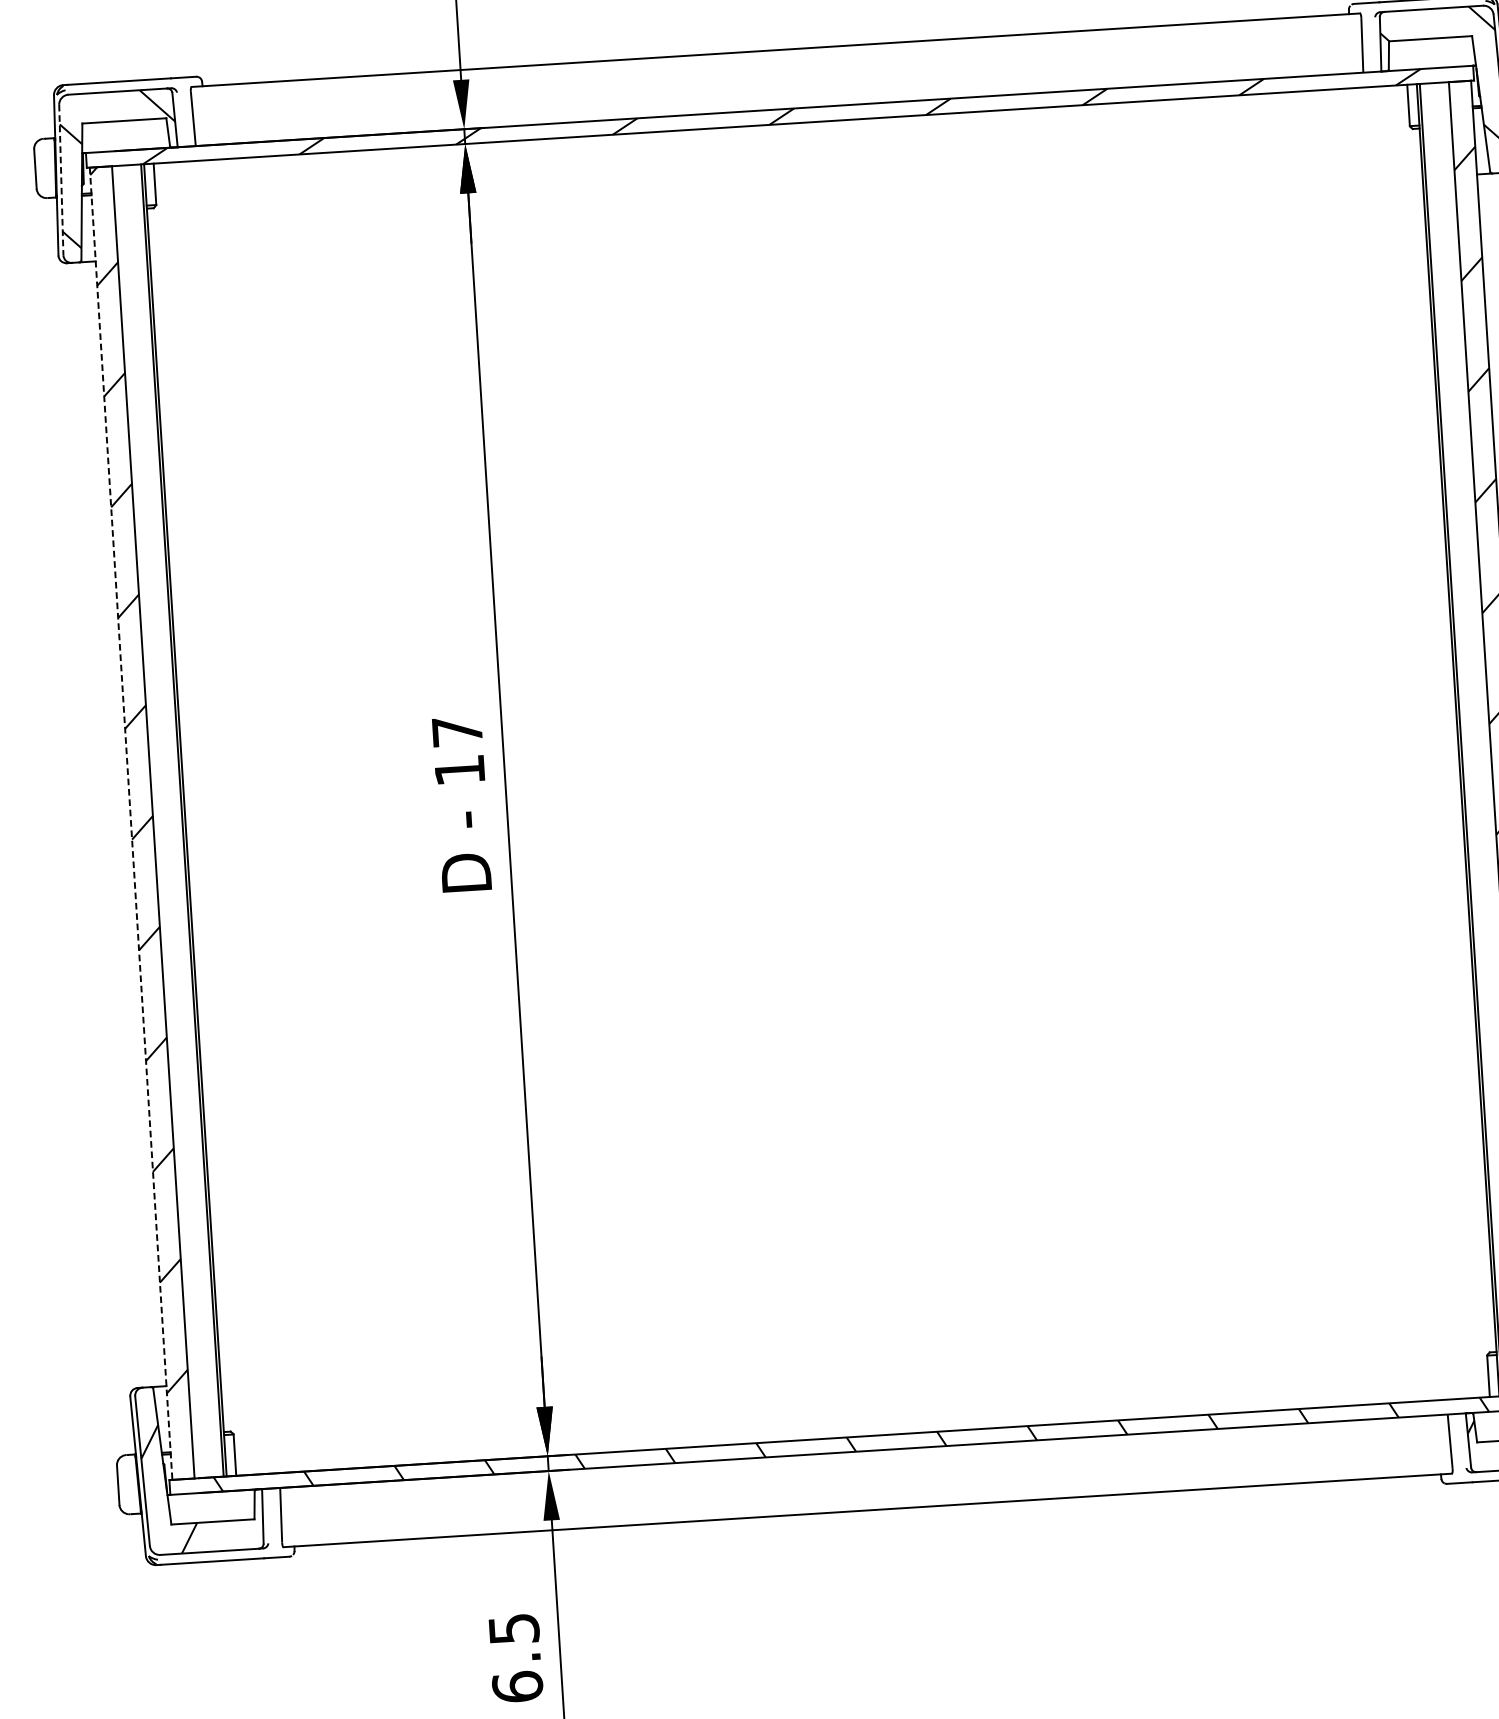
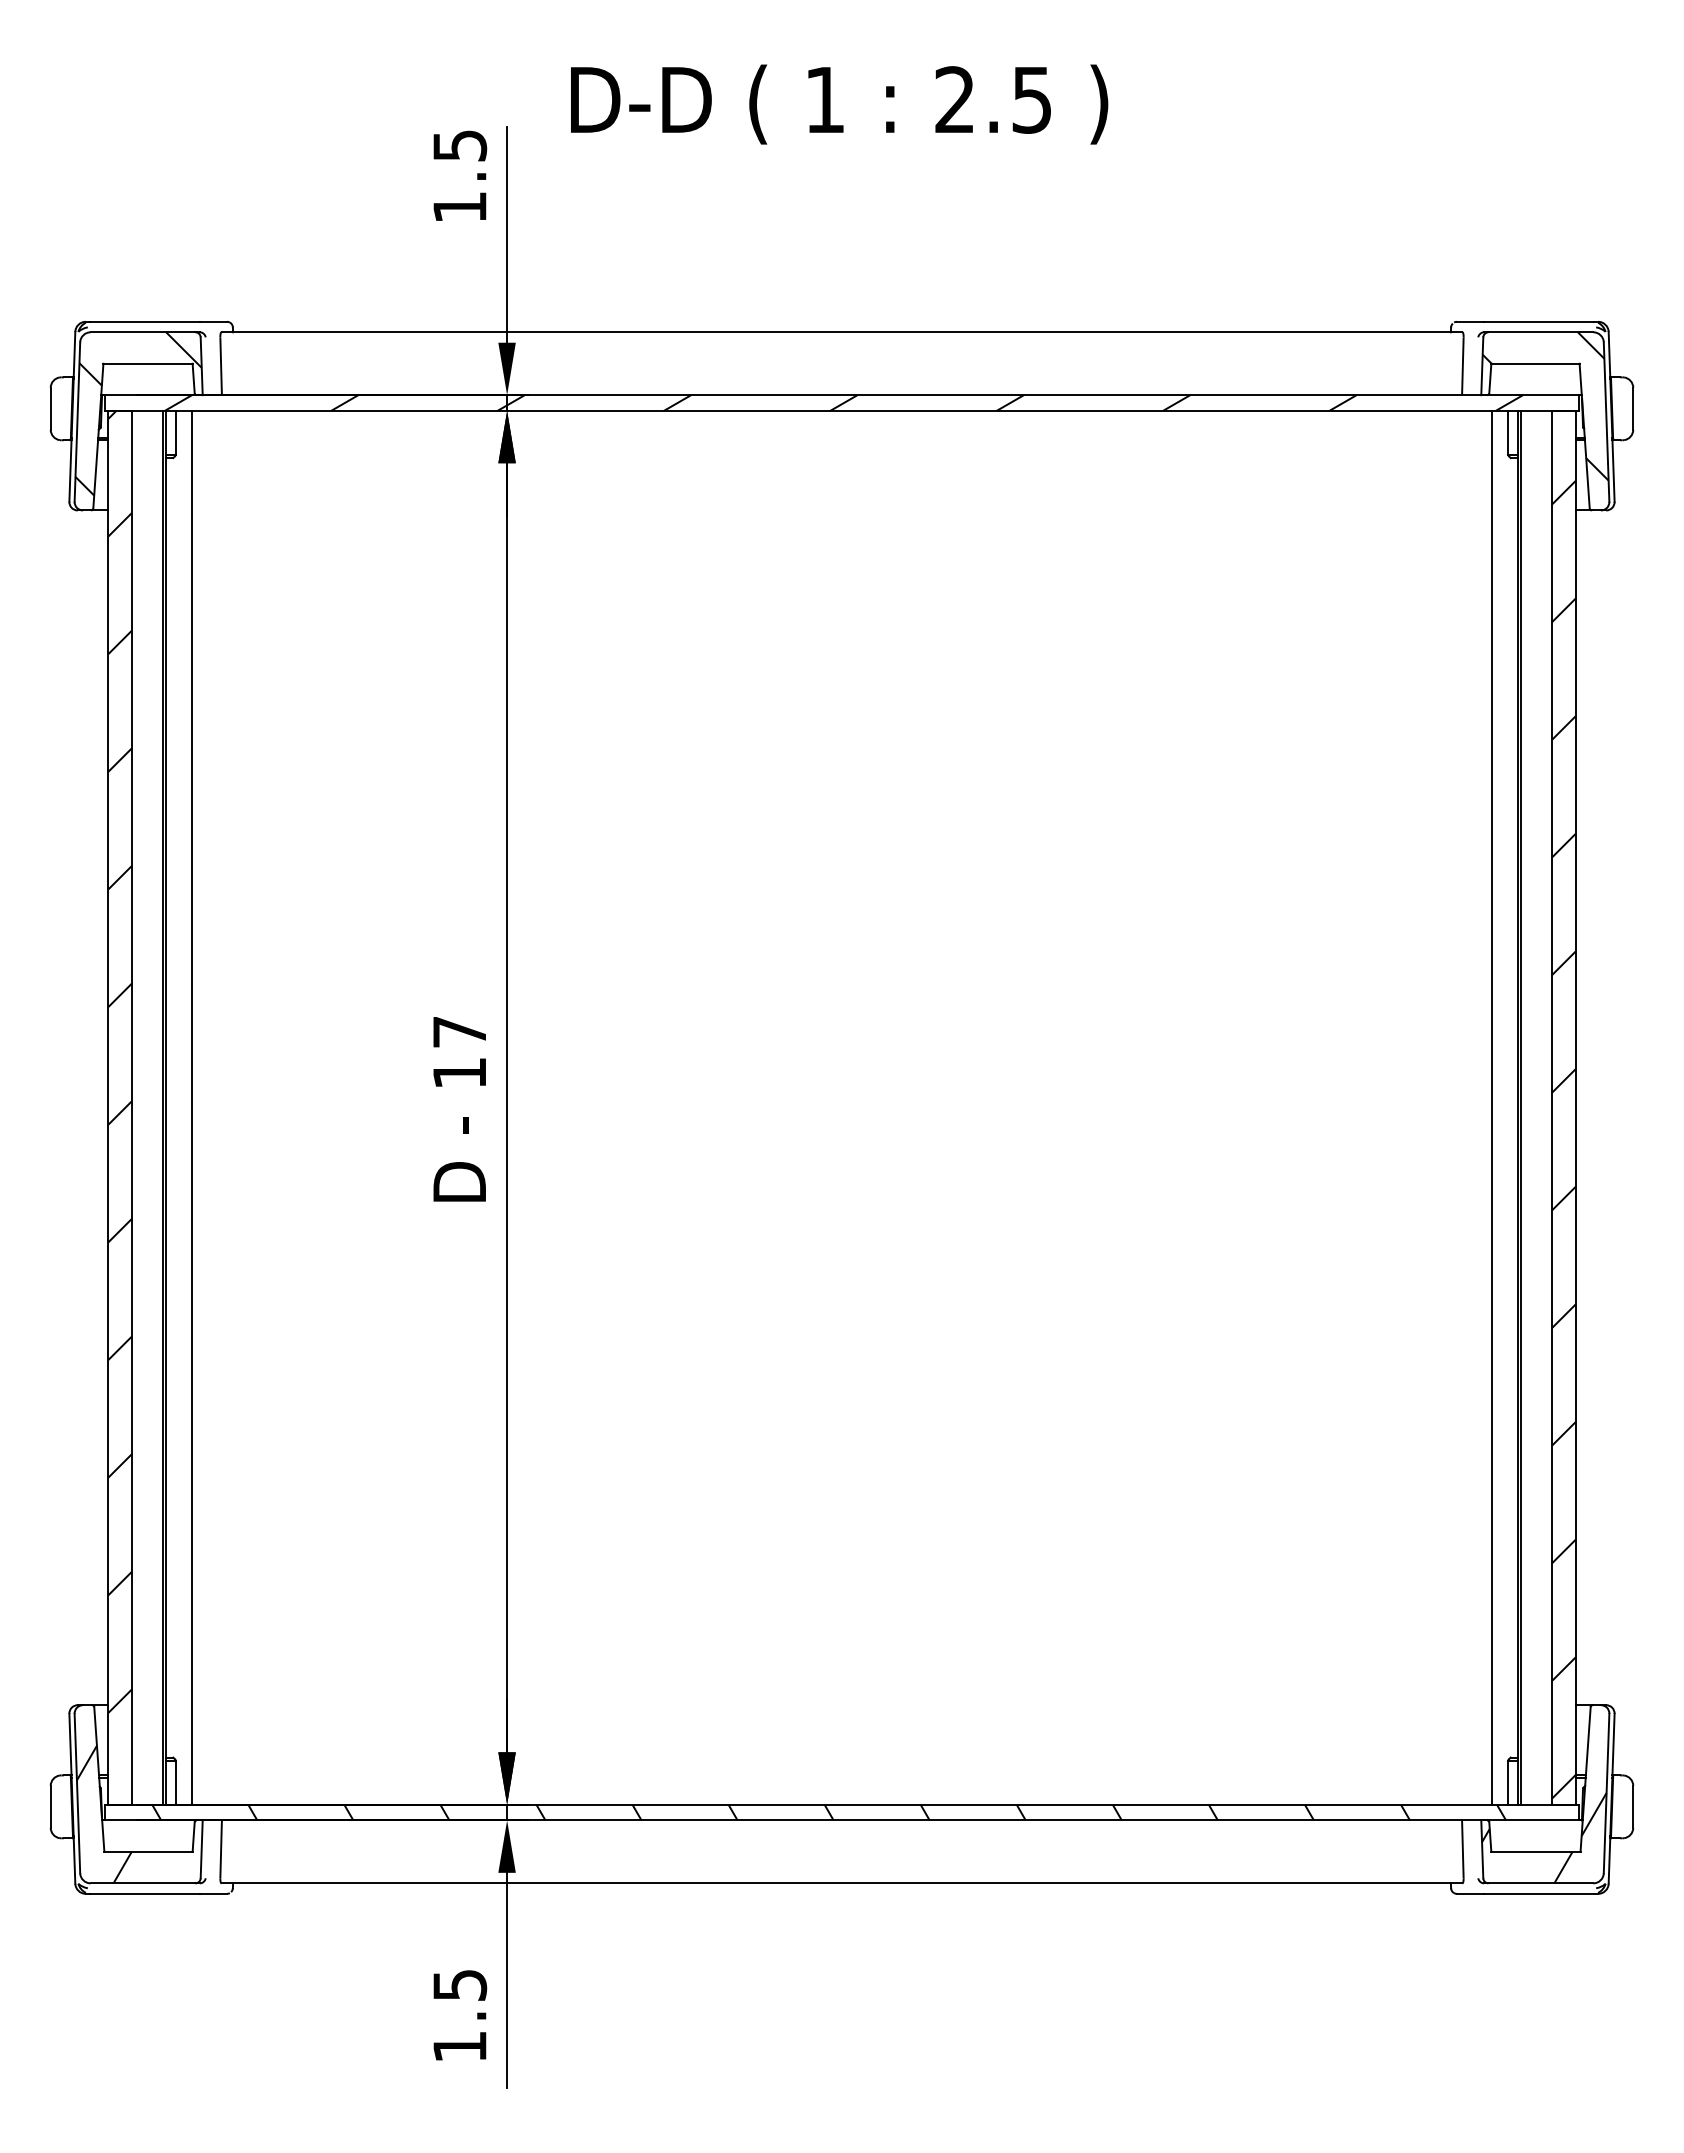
line: (61, 180) -> (77, 422), dashed -> solid
line: (1433, 741) -> (1491, 1107), added
line: (210, 818) -> (192, 1107), added
line: (131, 823) -> (108, 1107), dashed -> solid
text: (517, 1686) -> (459, 2046), 6.5 -> 1.5

